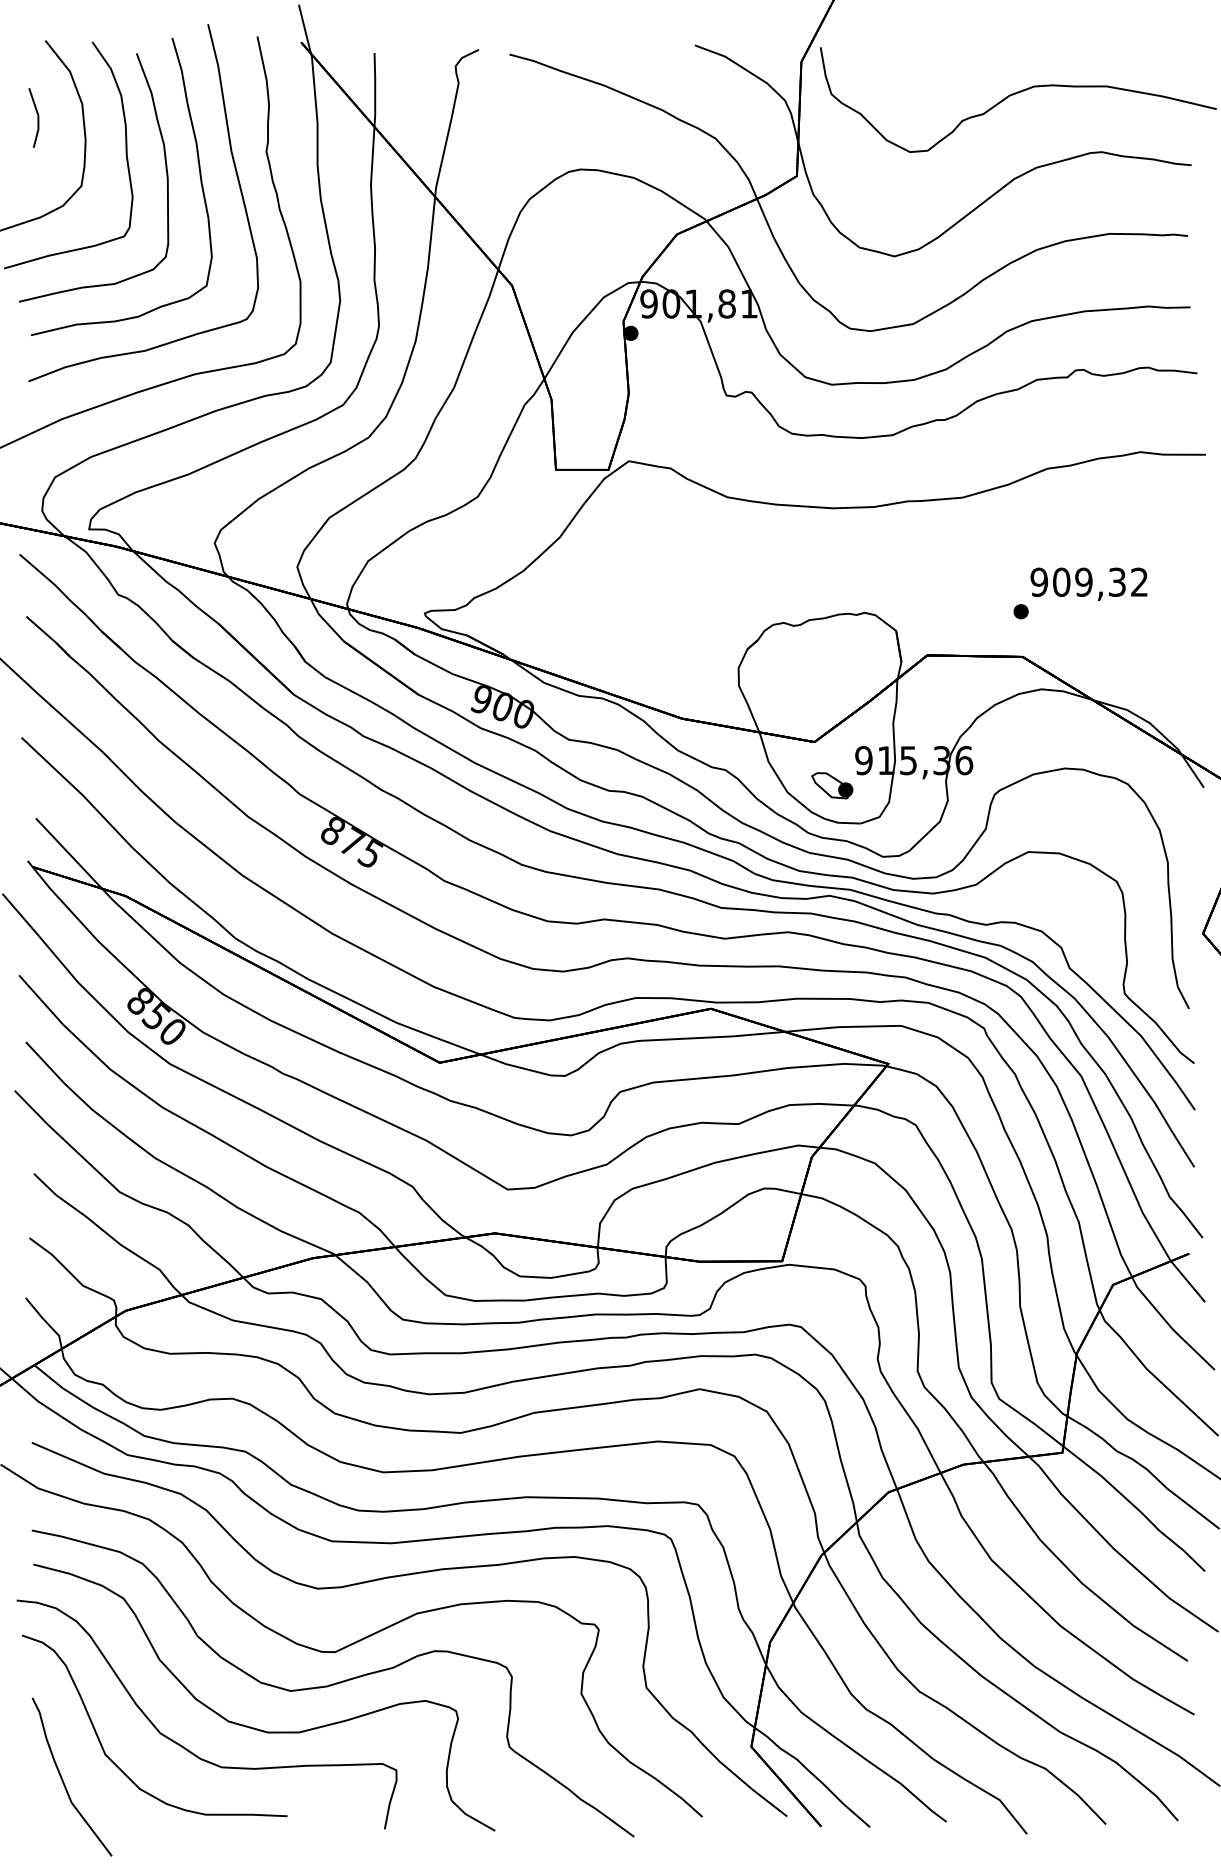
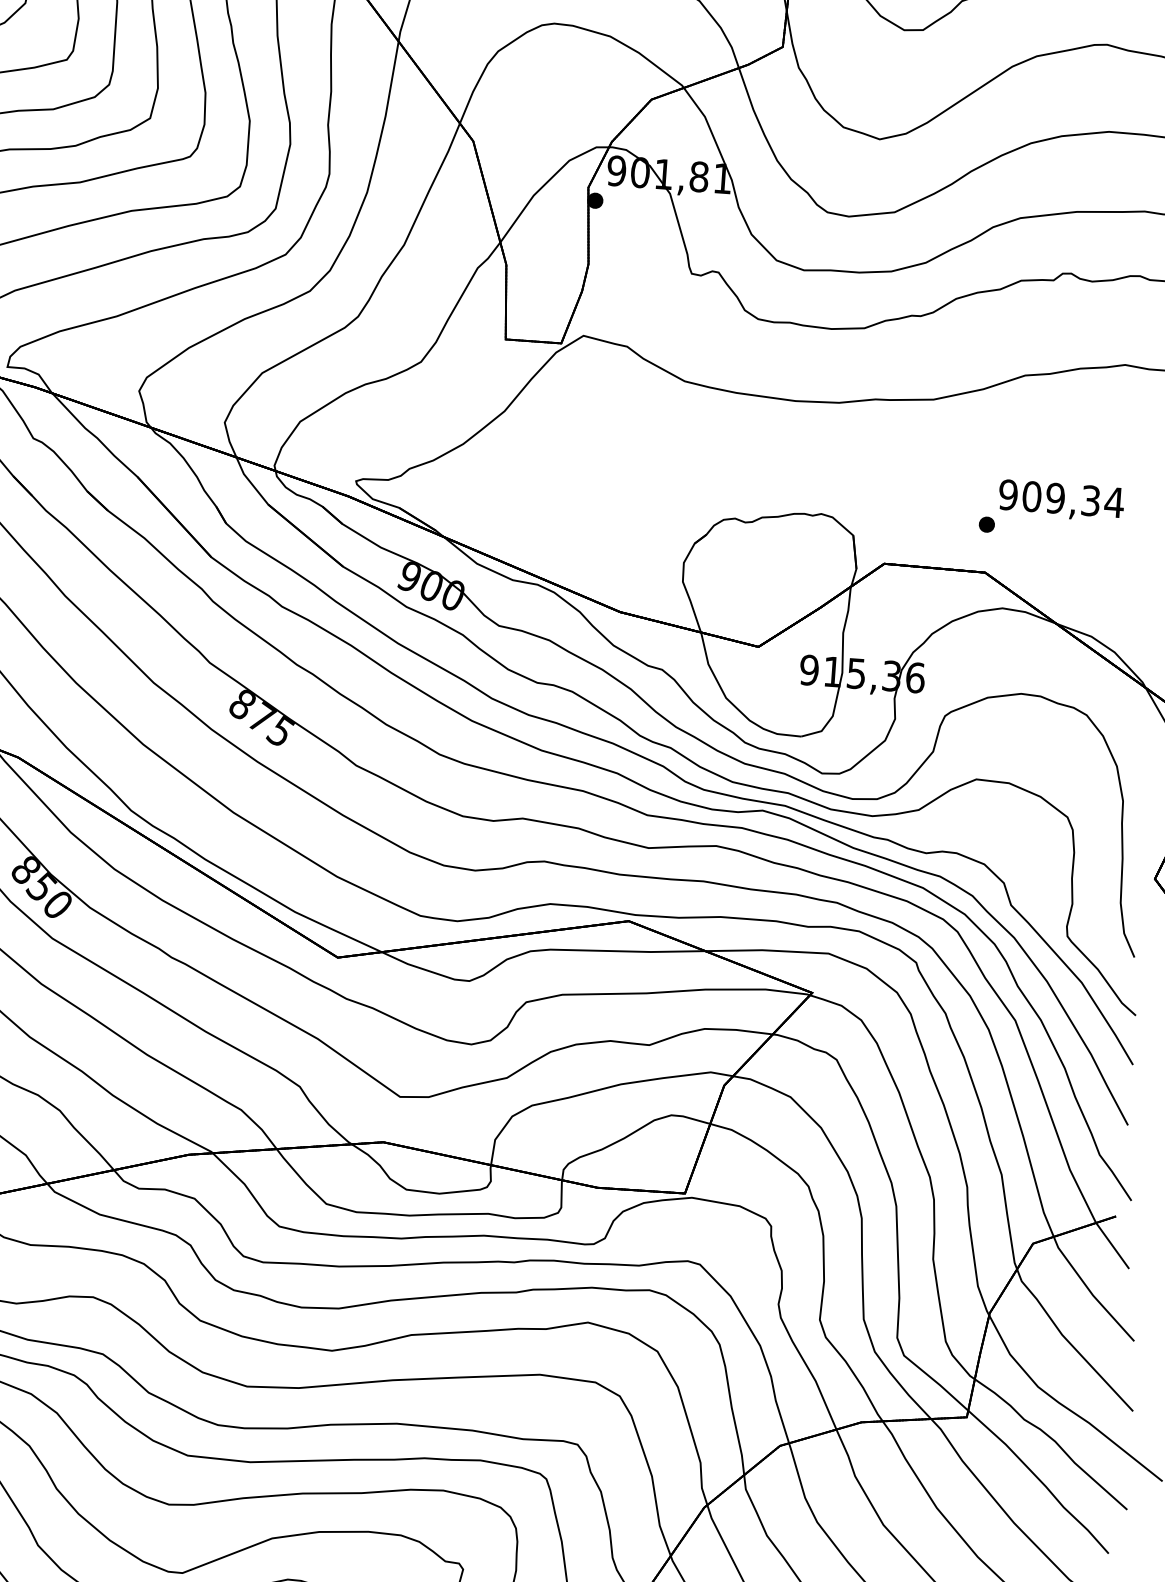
text: (1139, 581) -> (1114, 501), 909,32 -> 909,34
part: (832, 785) -> (774, 694), removed

